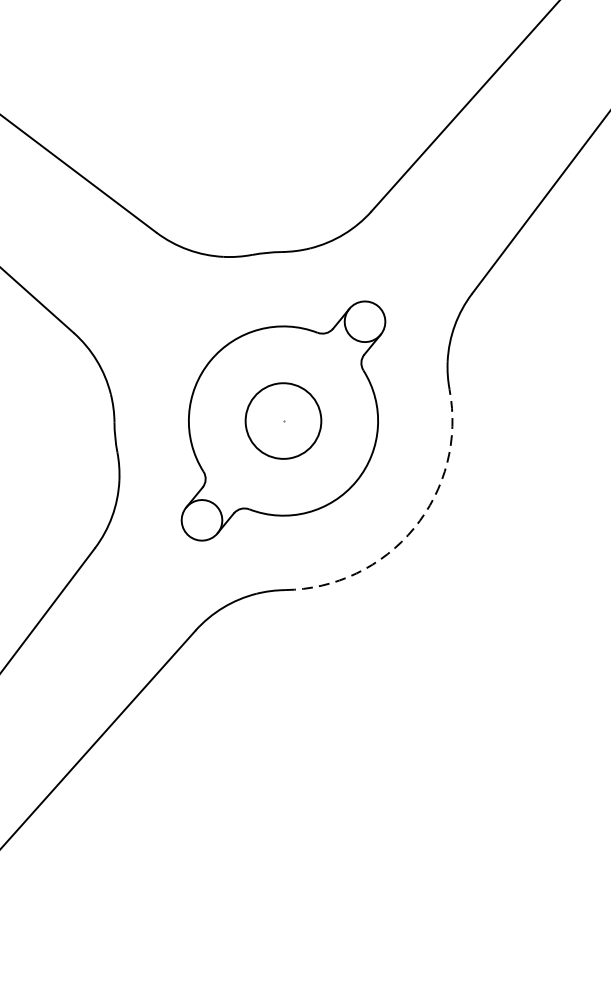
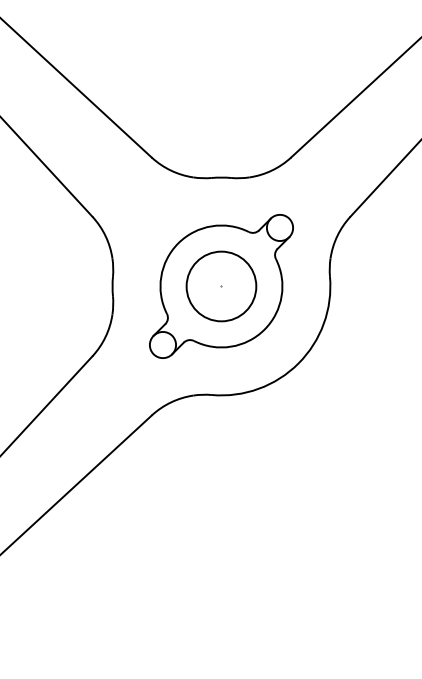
circle: (283, 421) -> (221, 286), size x1.43
arc: (414, 528) -> (298, 363), dashed -> solid

